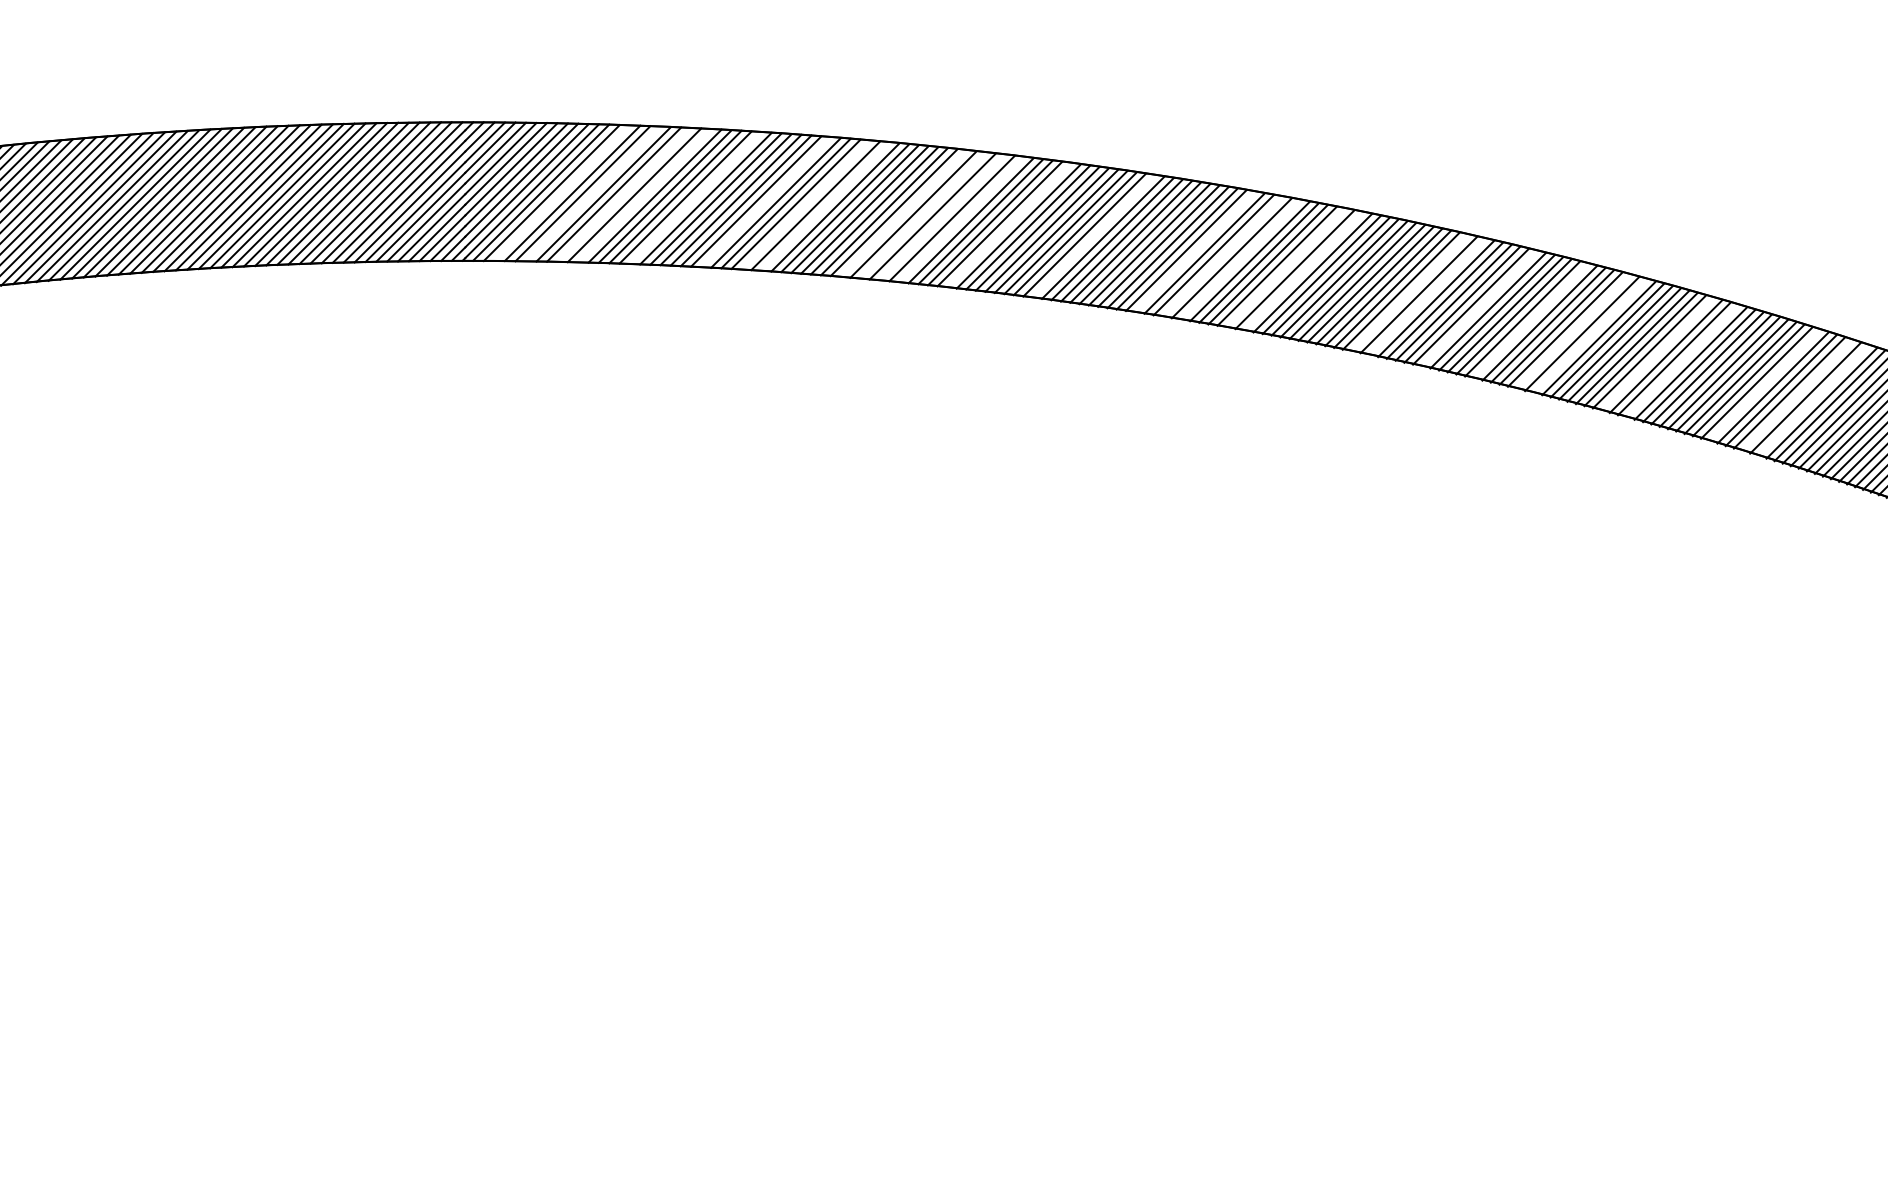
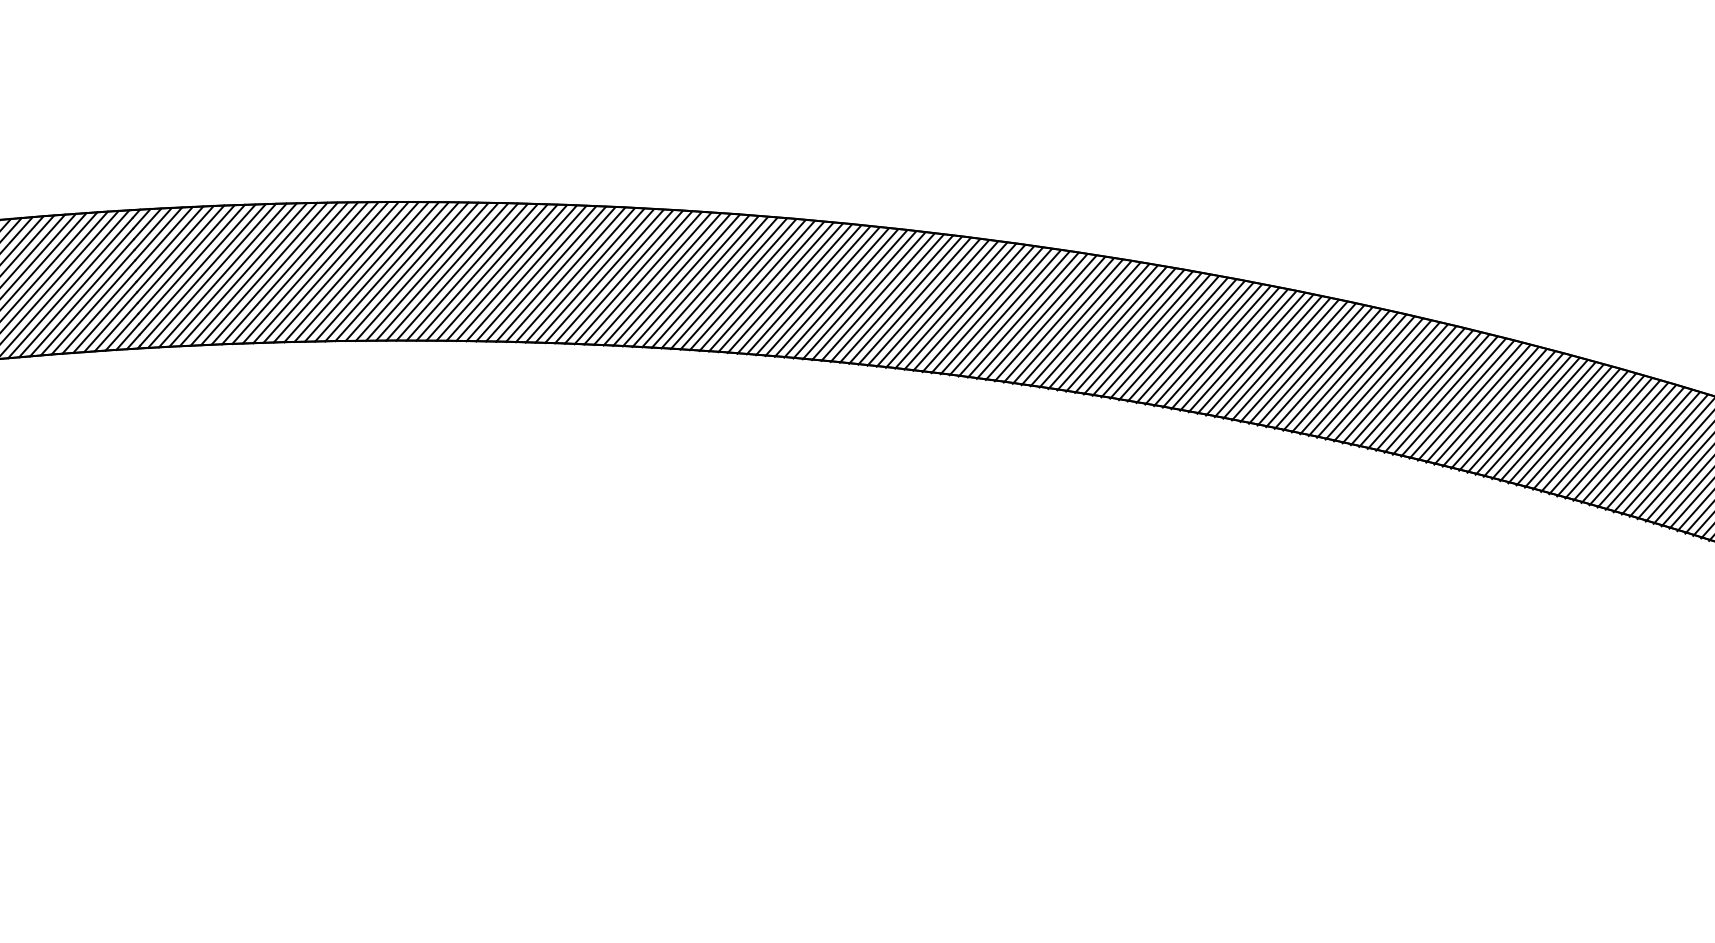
line: (562, 193) -> (233, 275), added
line: (593, 193) -> (264, 273), added
line: (624, 194) -> (295, 272), added
line: (644, 195) -> (315, 272), added
line: (695, 198) -> (366, 272), added
line: (766, 202) -> (437, 272), added
line: (805, 204) -> (476, 271), added
line: (825, 206) -> (496, 272), added
line: (903, 213) -> (575, 275), added
line: (923, 215) -> (595, 275), added
line: (942, 217) -> (614, 276), added
line: (961, 219) -> (633, 277), added
line: (1009, 225) -> (681, 280), added
line: (1093, 236) -> (766, 286), added
line: (1195, 251) -> (868, 295), added
line: (1222, 256) -> (896, 299), added
line: (1240, 259) -> (914, 301), added
line: (1285, 267) -> (959, 306), added
line: (1303, 271) -> (977, 309), added
line: (1409, 293) -> (1084, 324), added
line: (1427, 296) -> (1103, 326), added
line: (1479, 308) -> (1155, 335), added
line: (1530, 321) -> (1207, 345), added
line: (1573, 331) -> (1250, 353), added
line: (1590, 336) -> (1268, 357), added
line: (1657, 354) -> (1336, 371), added
line: (1682, 361) -> (1361, 376), added
line: (1764, 385) -> (1444, 395), added
line: (1797, 395) -> (1478, 403), added
line: (1813, 400) -> (1494, 407), added

